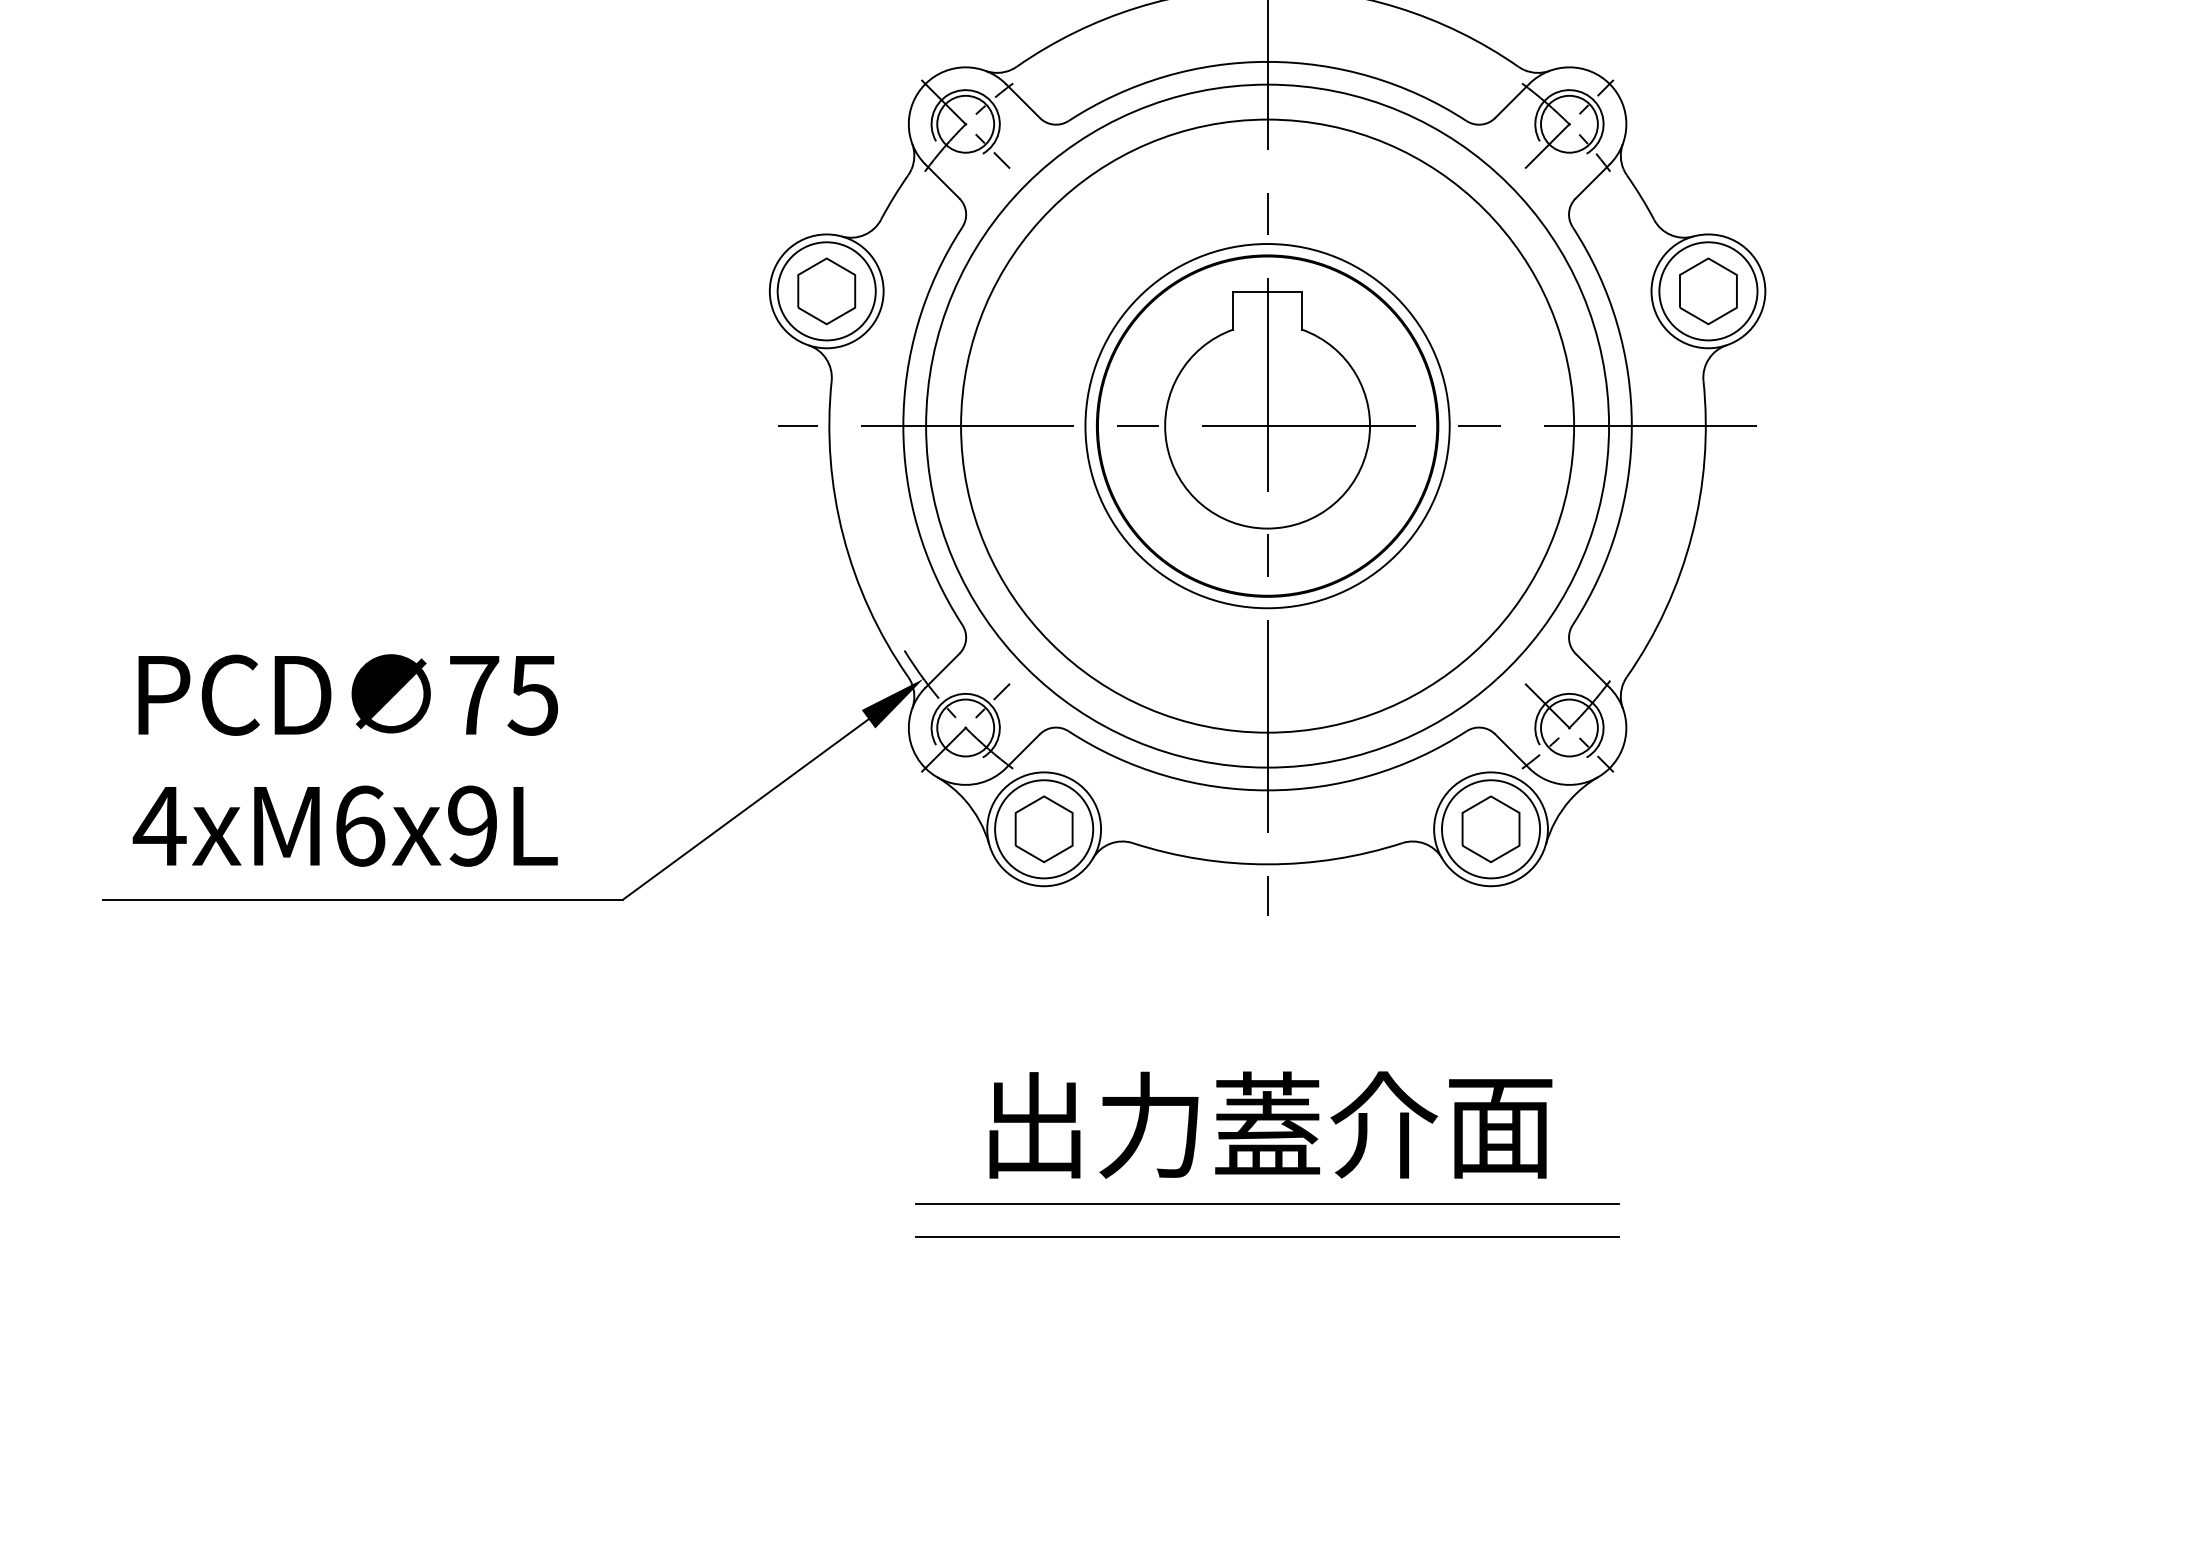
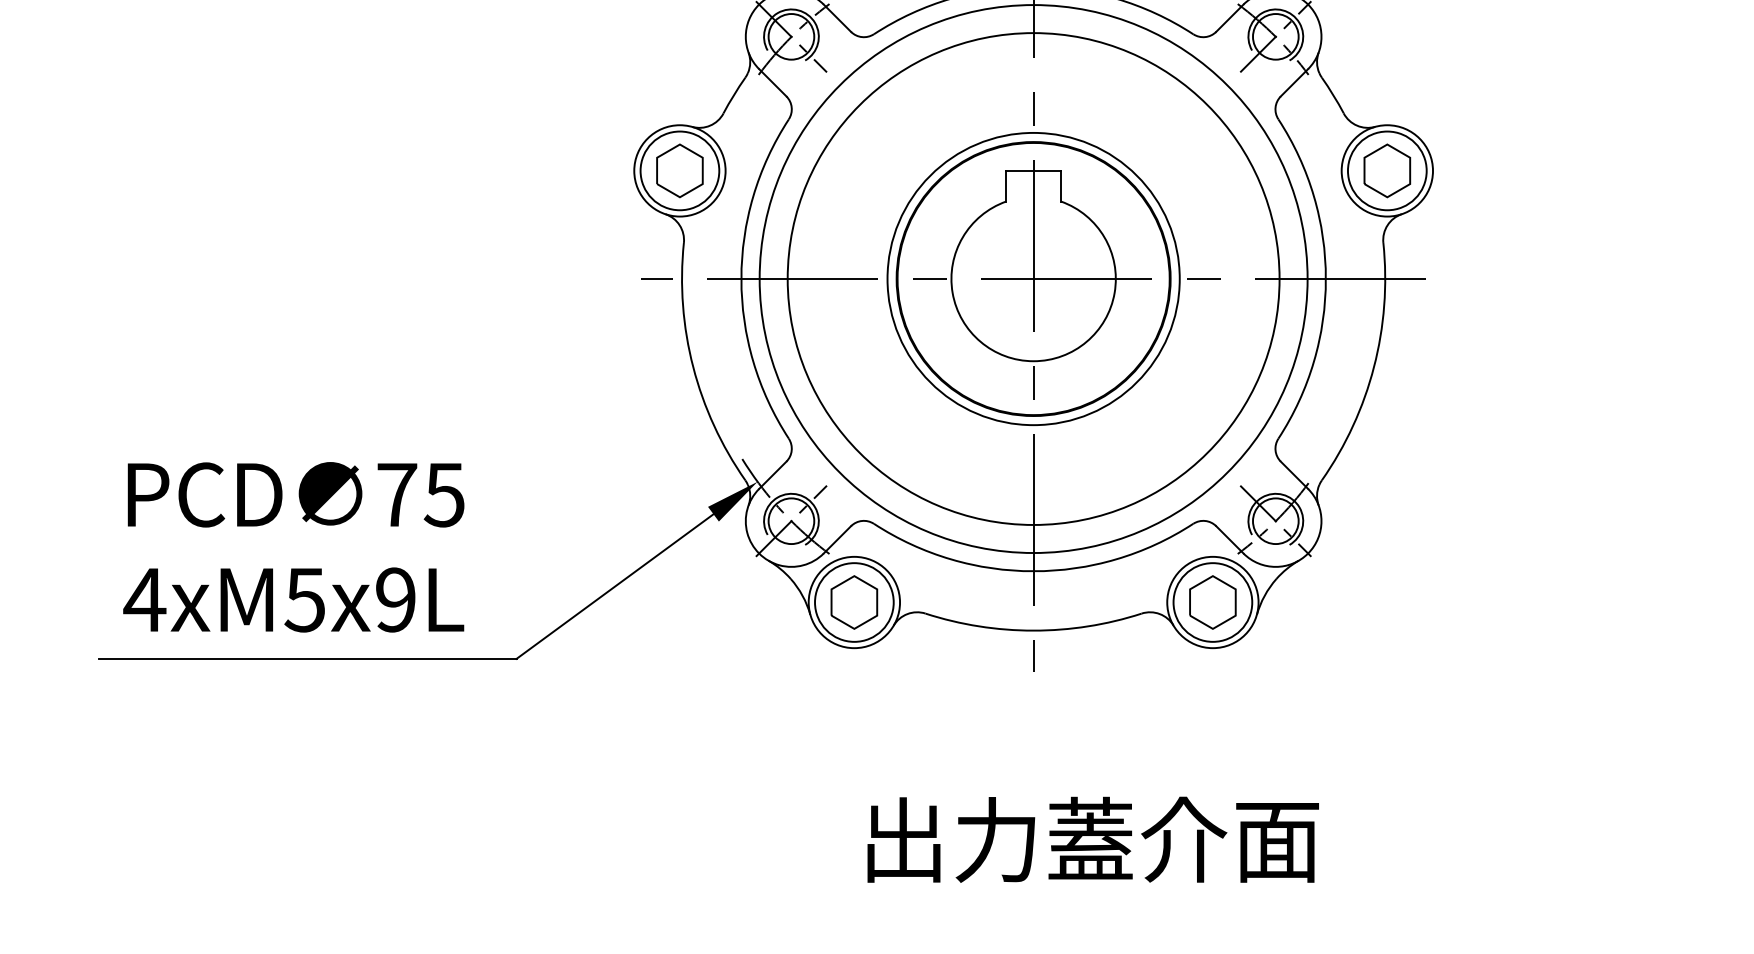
text: (359, 825) -> (305, 599), 4xM6x9L -> 4xM5x9L
text: (1270, 1124) -> (1092, 839), moved
line: (1267, 1204) -> (1033, 903), removed
line: (1267, 1236) -> (1033, 929), removed

